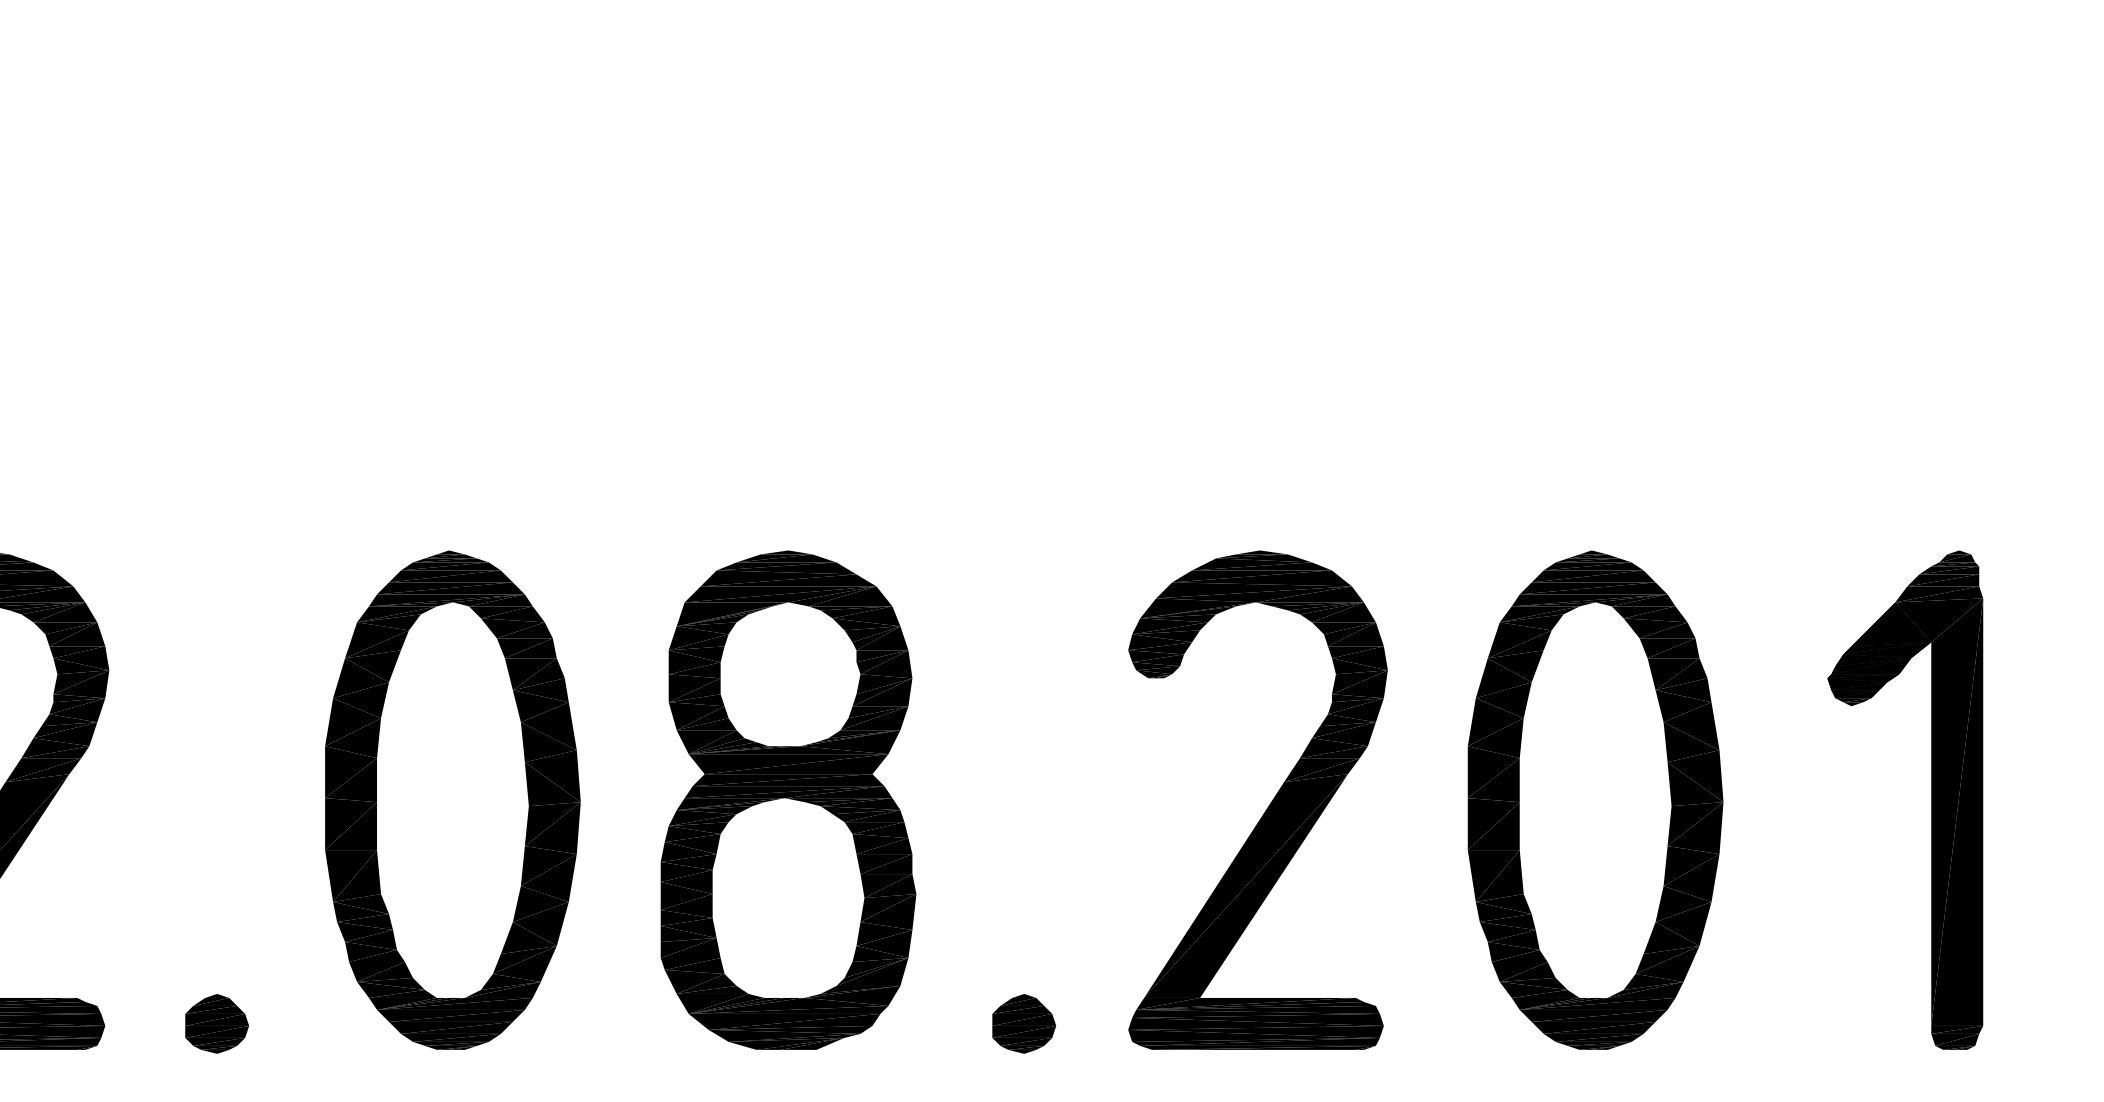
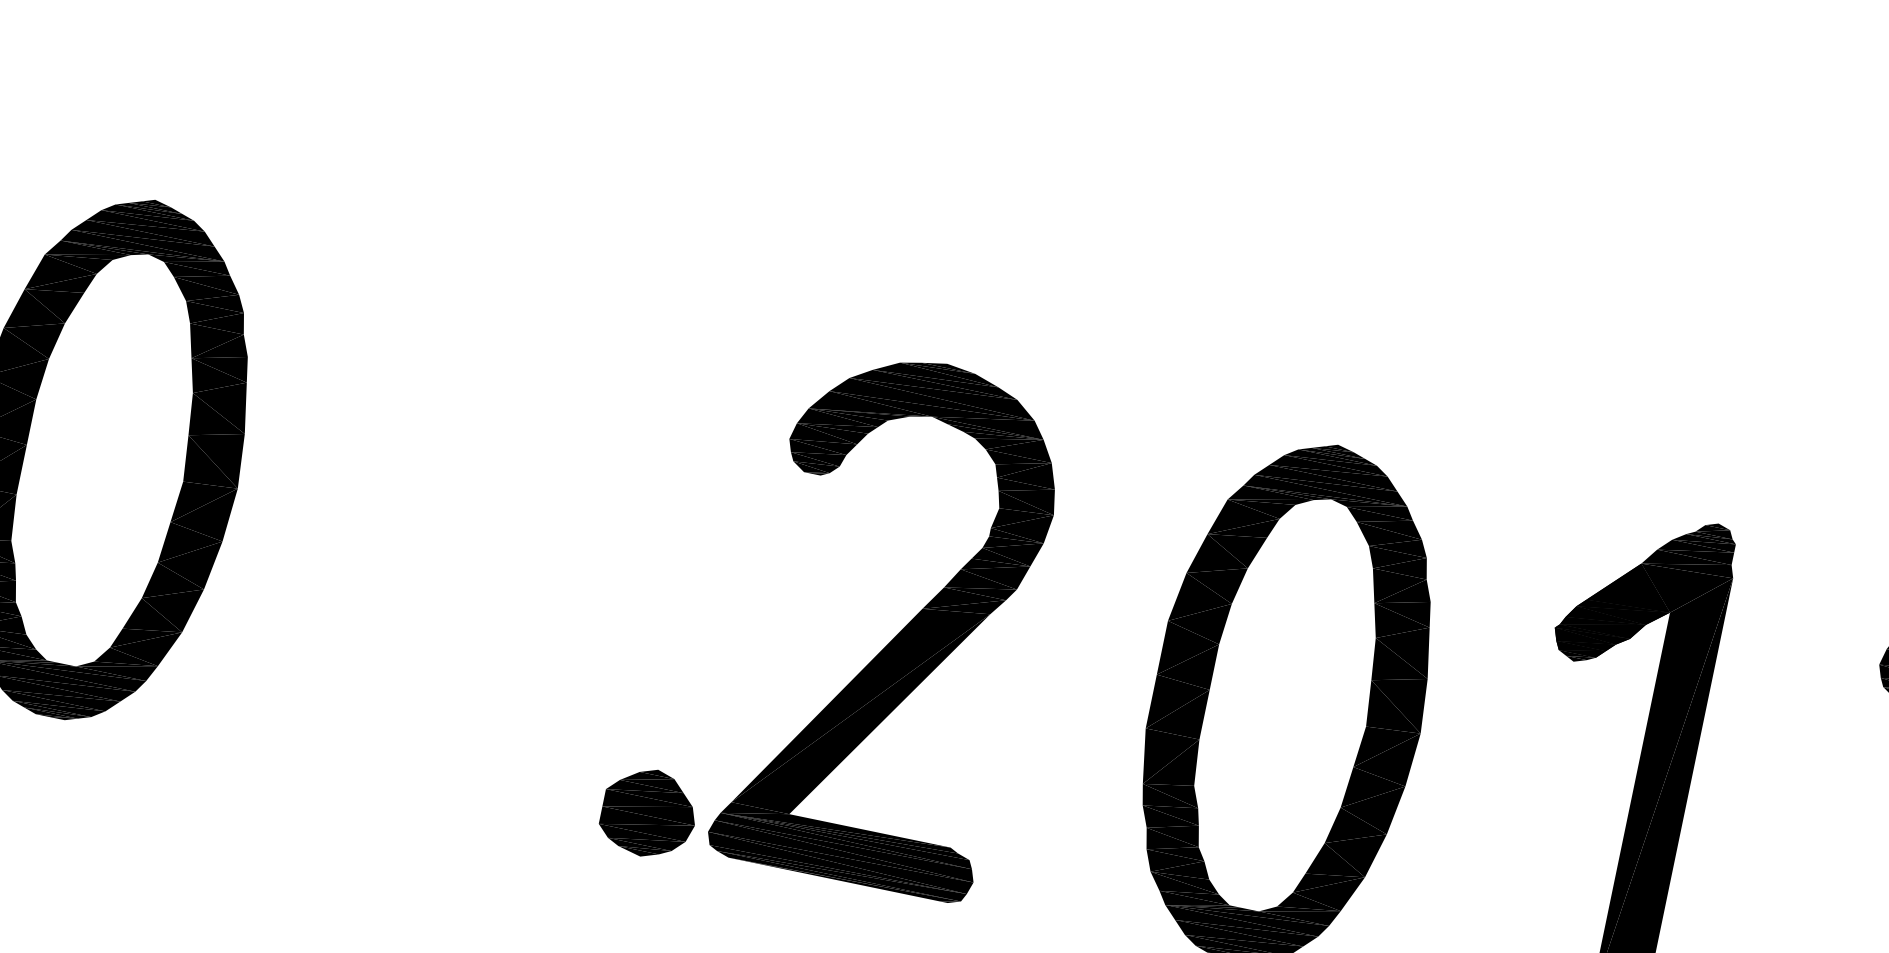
part: (788, 799) -> (453, 530), removed
part: (1268, 805) -> (901, 629), moved
part: (1024, 1023) -> (649, 812), size x1.4

